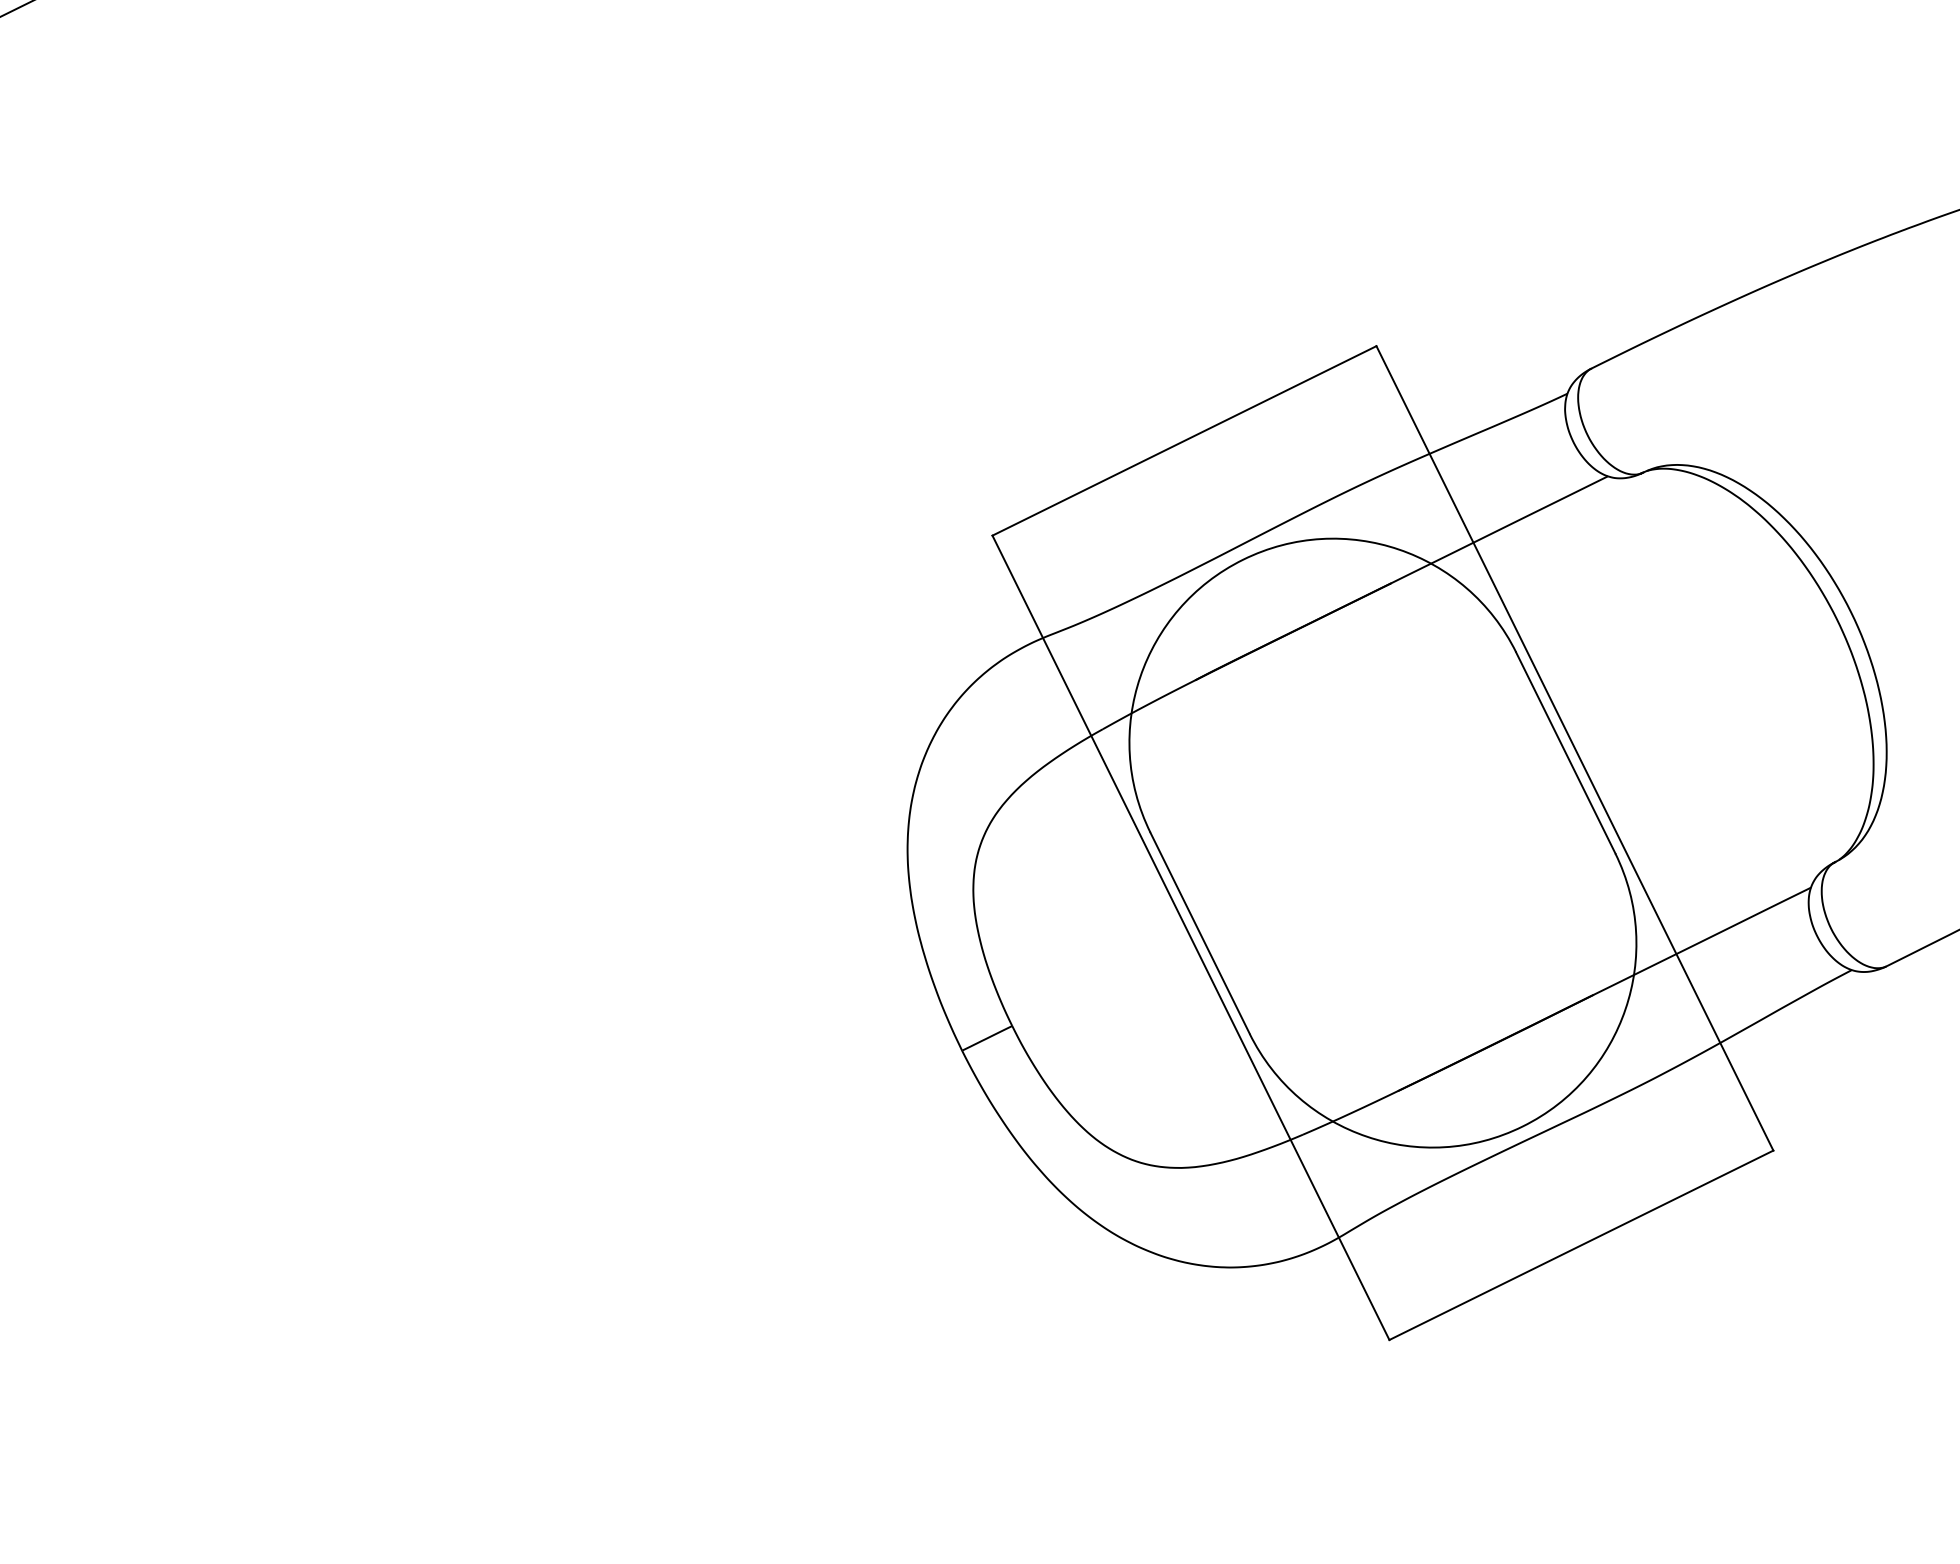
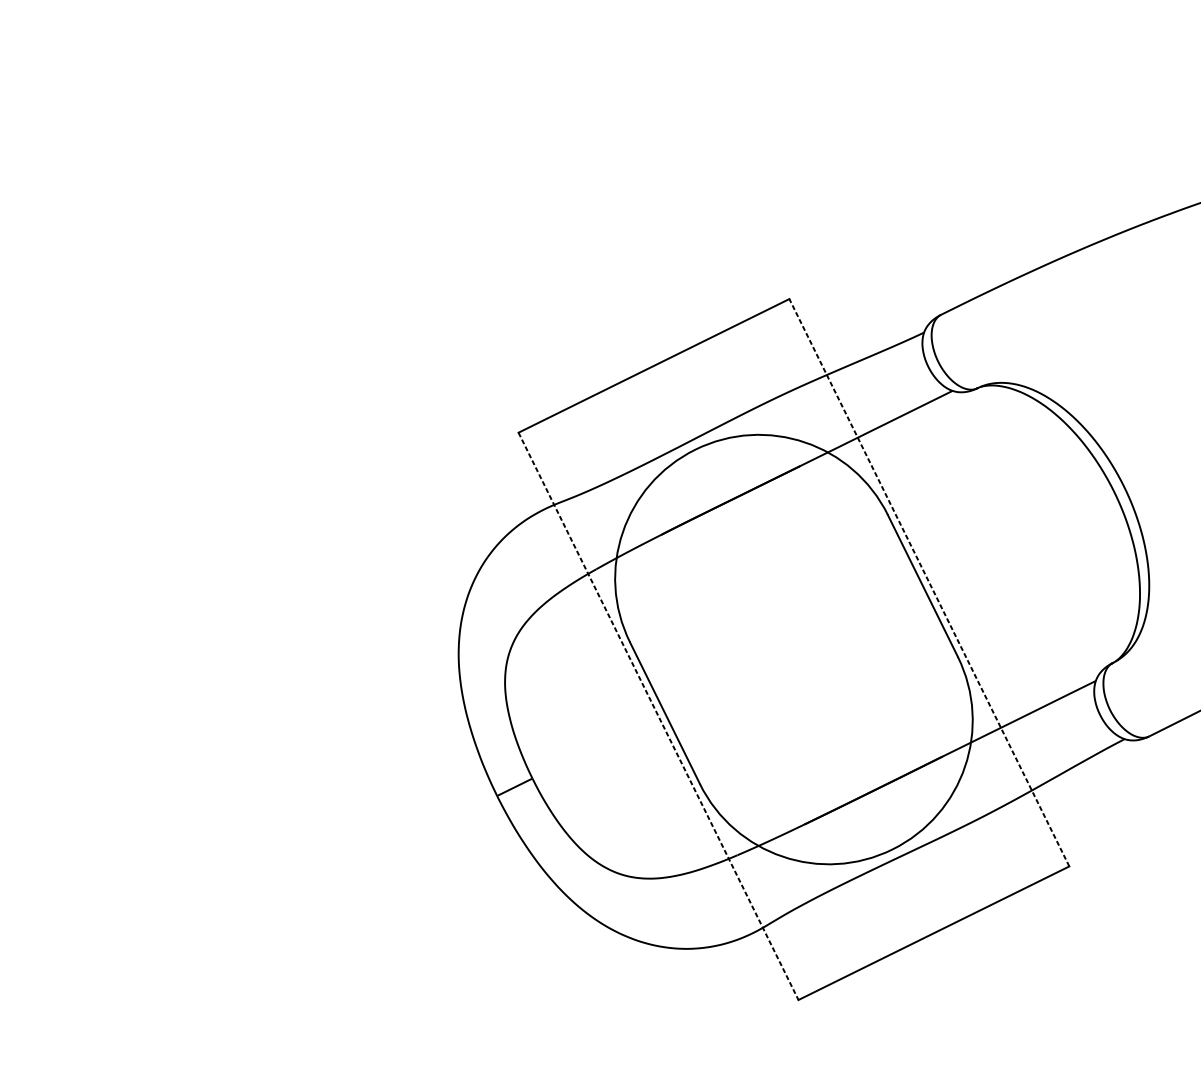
line: (1574, 748) -> (929, 582), solid -> dashed
line: (1191, 938) -> (658, 716), solid -> dashed

